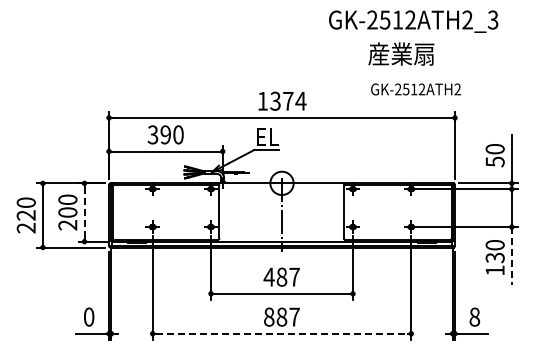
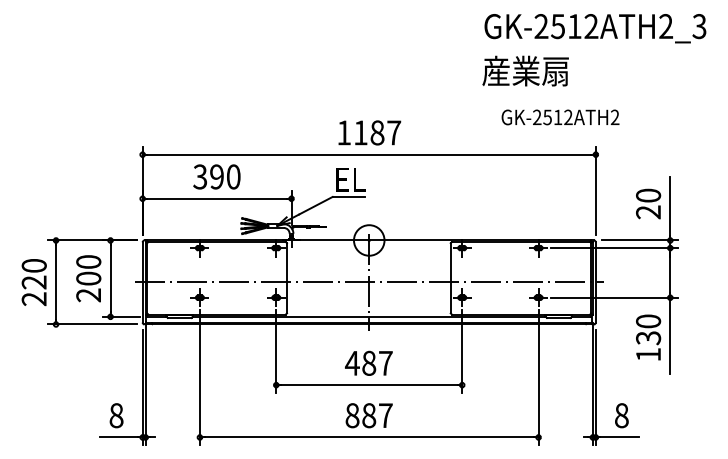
text: (413, 21) -> (595, 28), moved
text: (415, 89) -> (559, 117), moved
text: (288, 100) -> (377, 131), 1374 -> 1187
text: (494, 161) -> (647, 211), 50 -> 20
line: (84, 212) -> (110, 278), dashed -> solid
line: (281, 215) -> (368, 282), added
line: (511, 256) -> (669, 336), dashed -> solid
text: (88, 317) -> (115, 416), 0 -> 8
line: (282, 333) -> (369, 437), dashed -> solid

